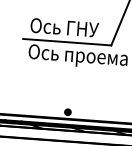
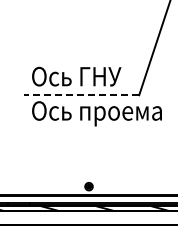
line: (67, 42) -> (81, 95), solid -> dashed

